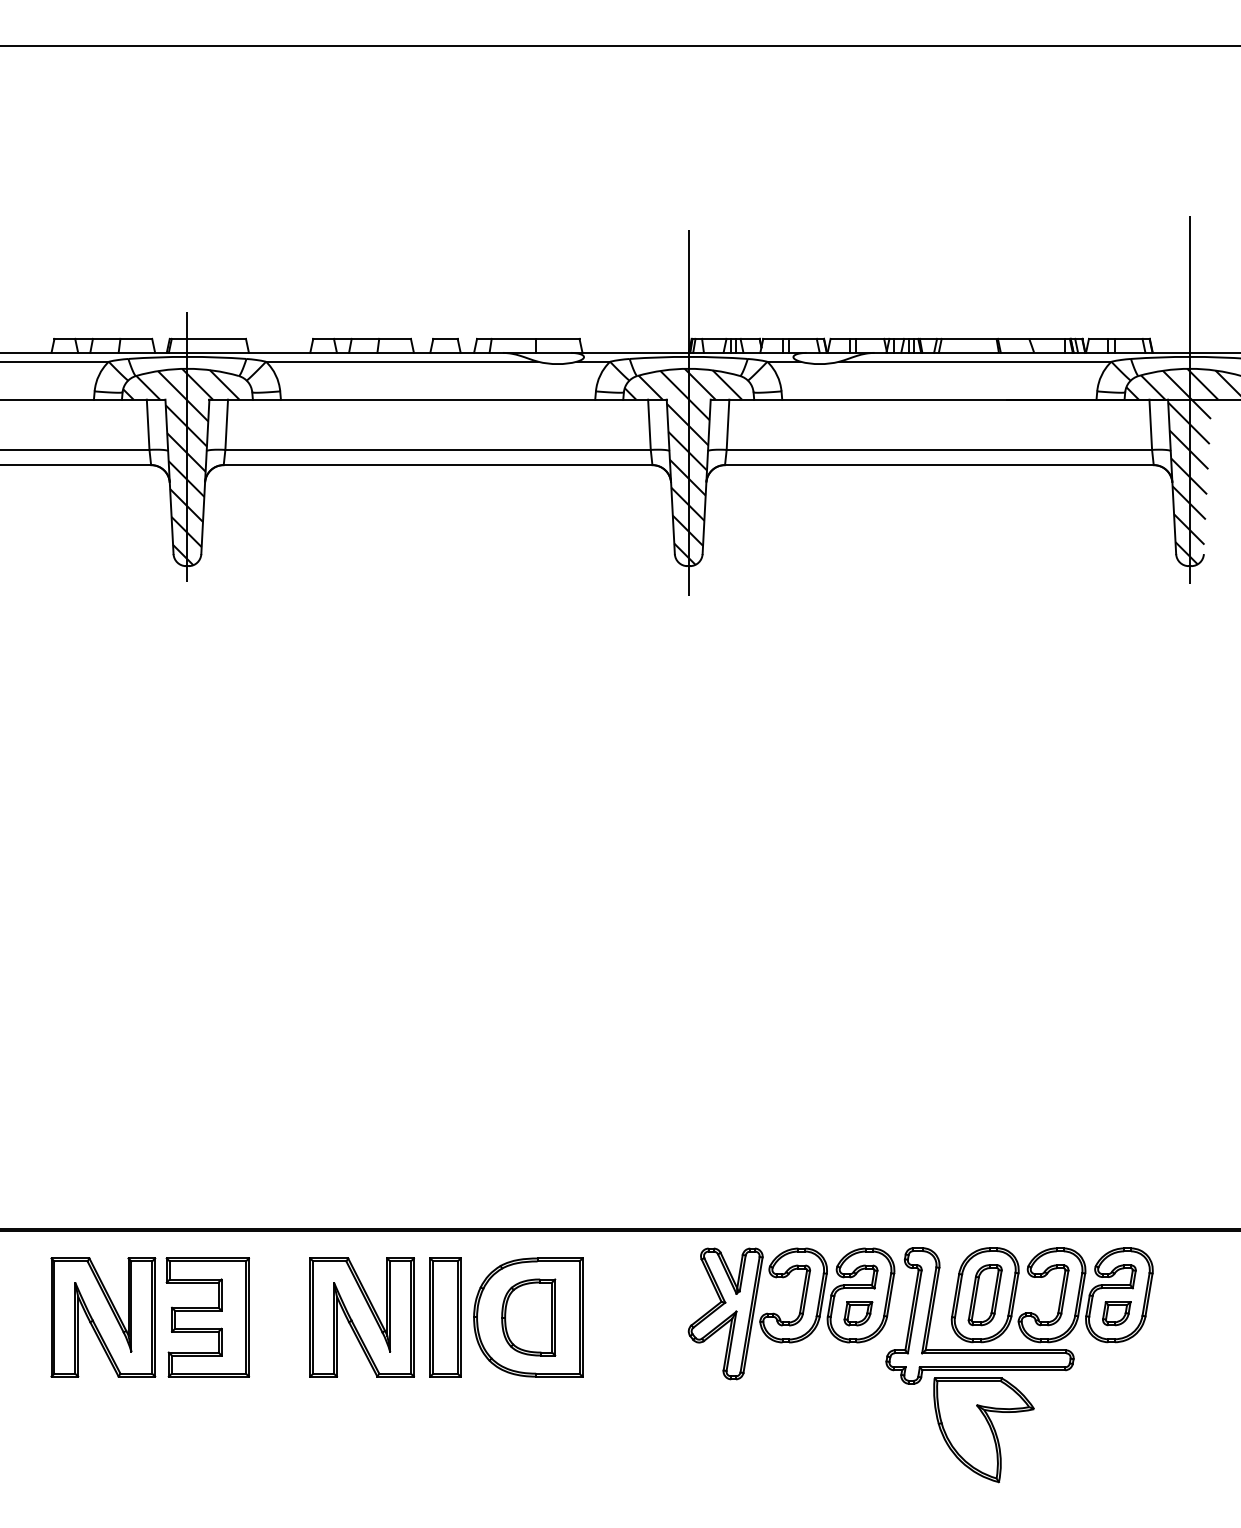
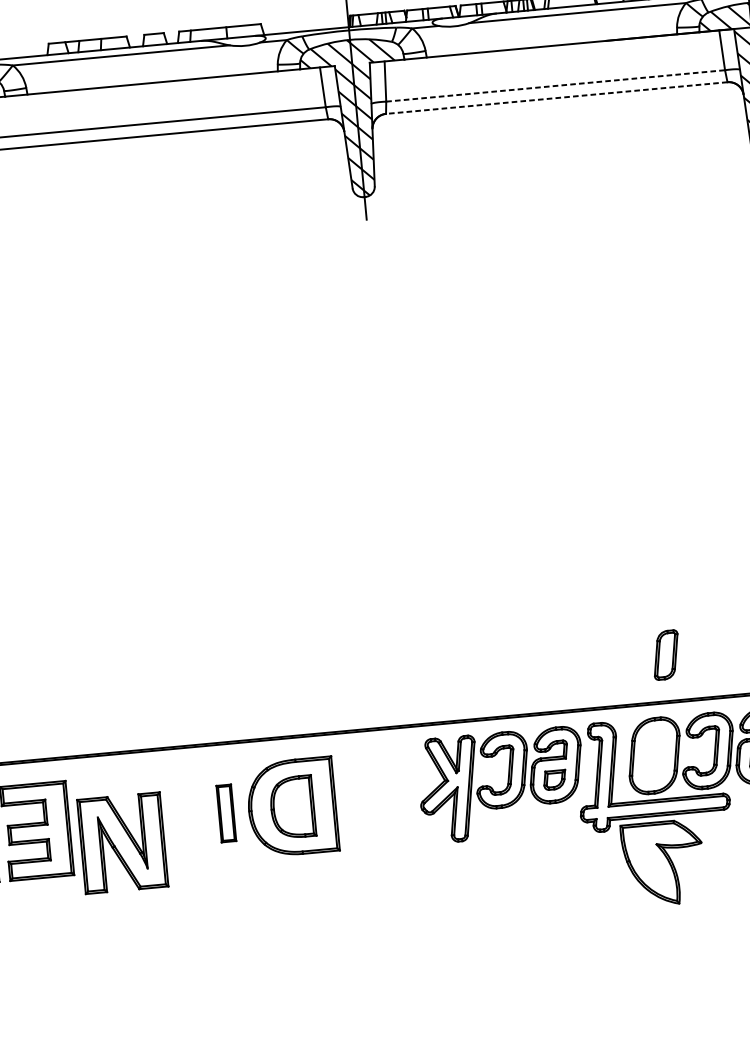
line: (939, 449) -> (555, 85), solid -> dashed
line: (938, 465) -> (556, 98), solid -> dashed
part: (984, 1295) -> (665, 655), moved
part: (361, 1317) -> (122, 843), moved
part: (445, 1317) -> (226, 813), size x0.6

